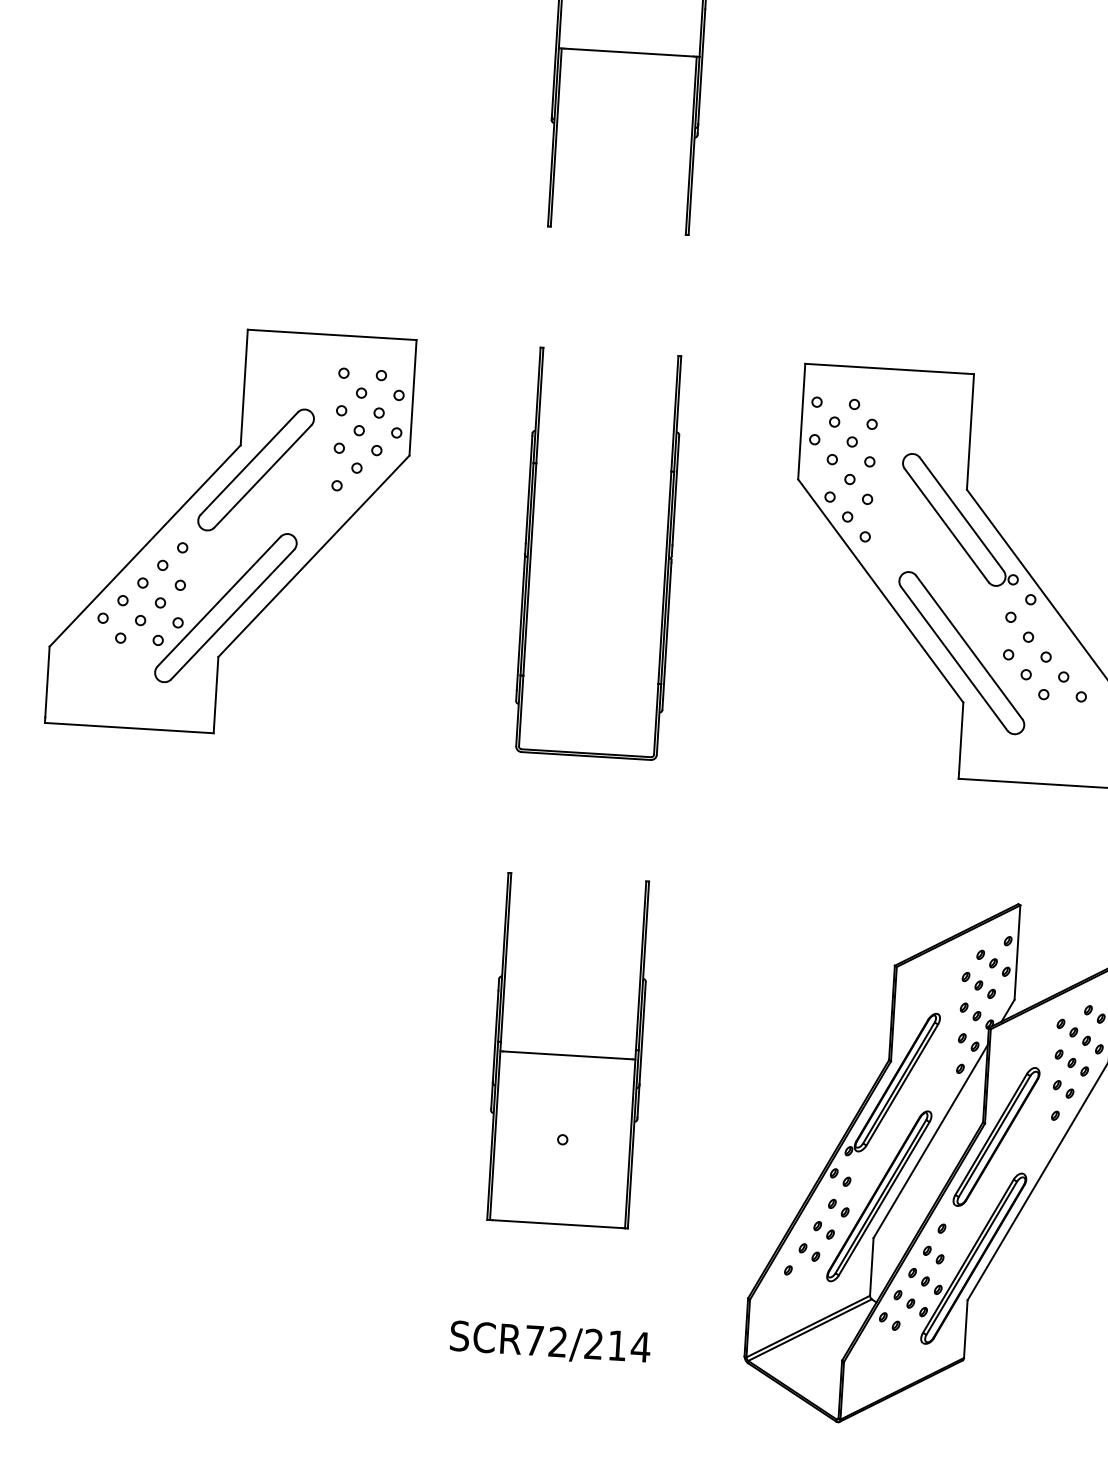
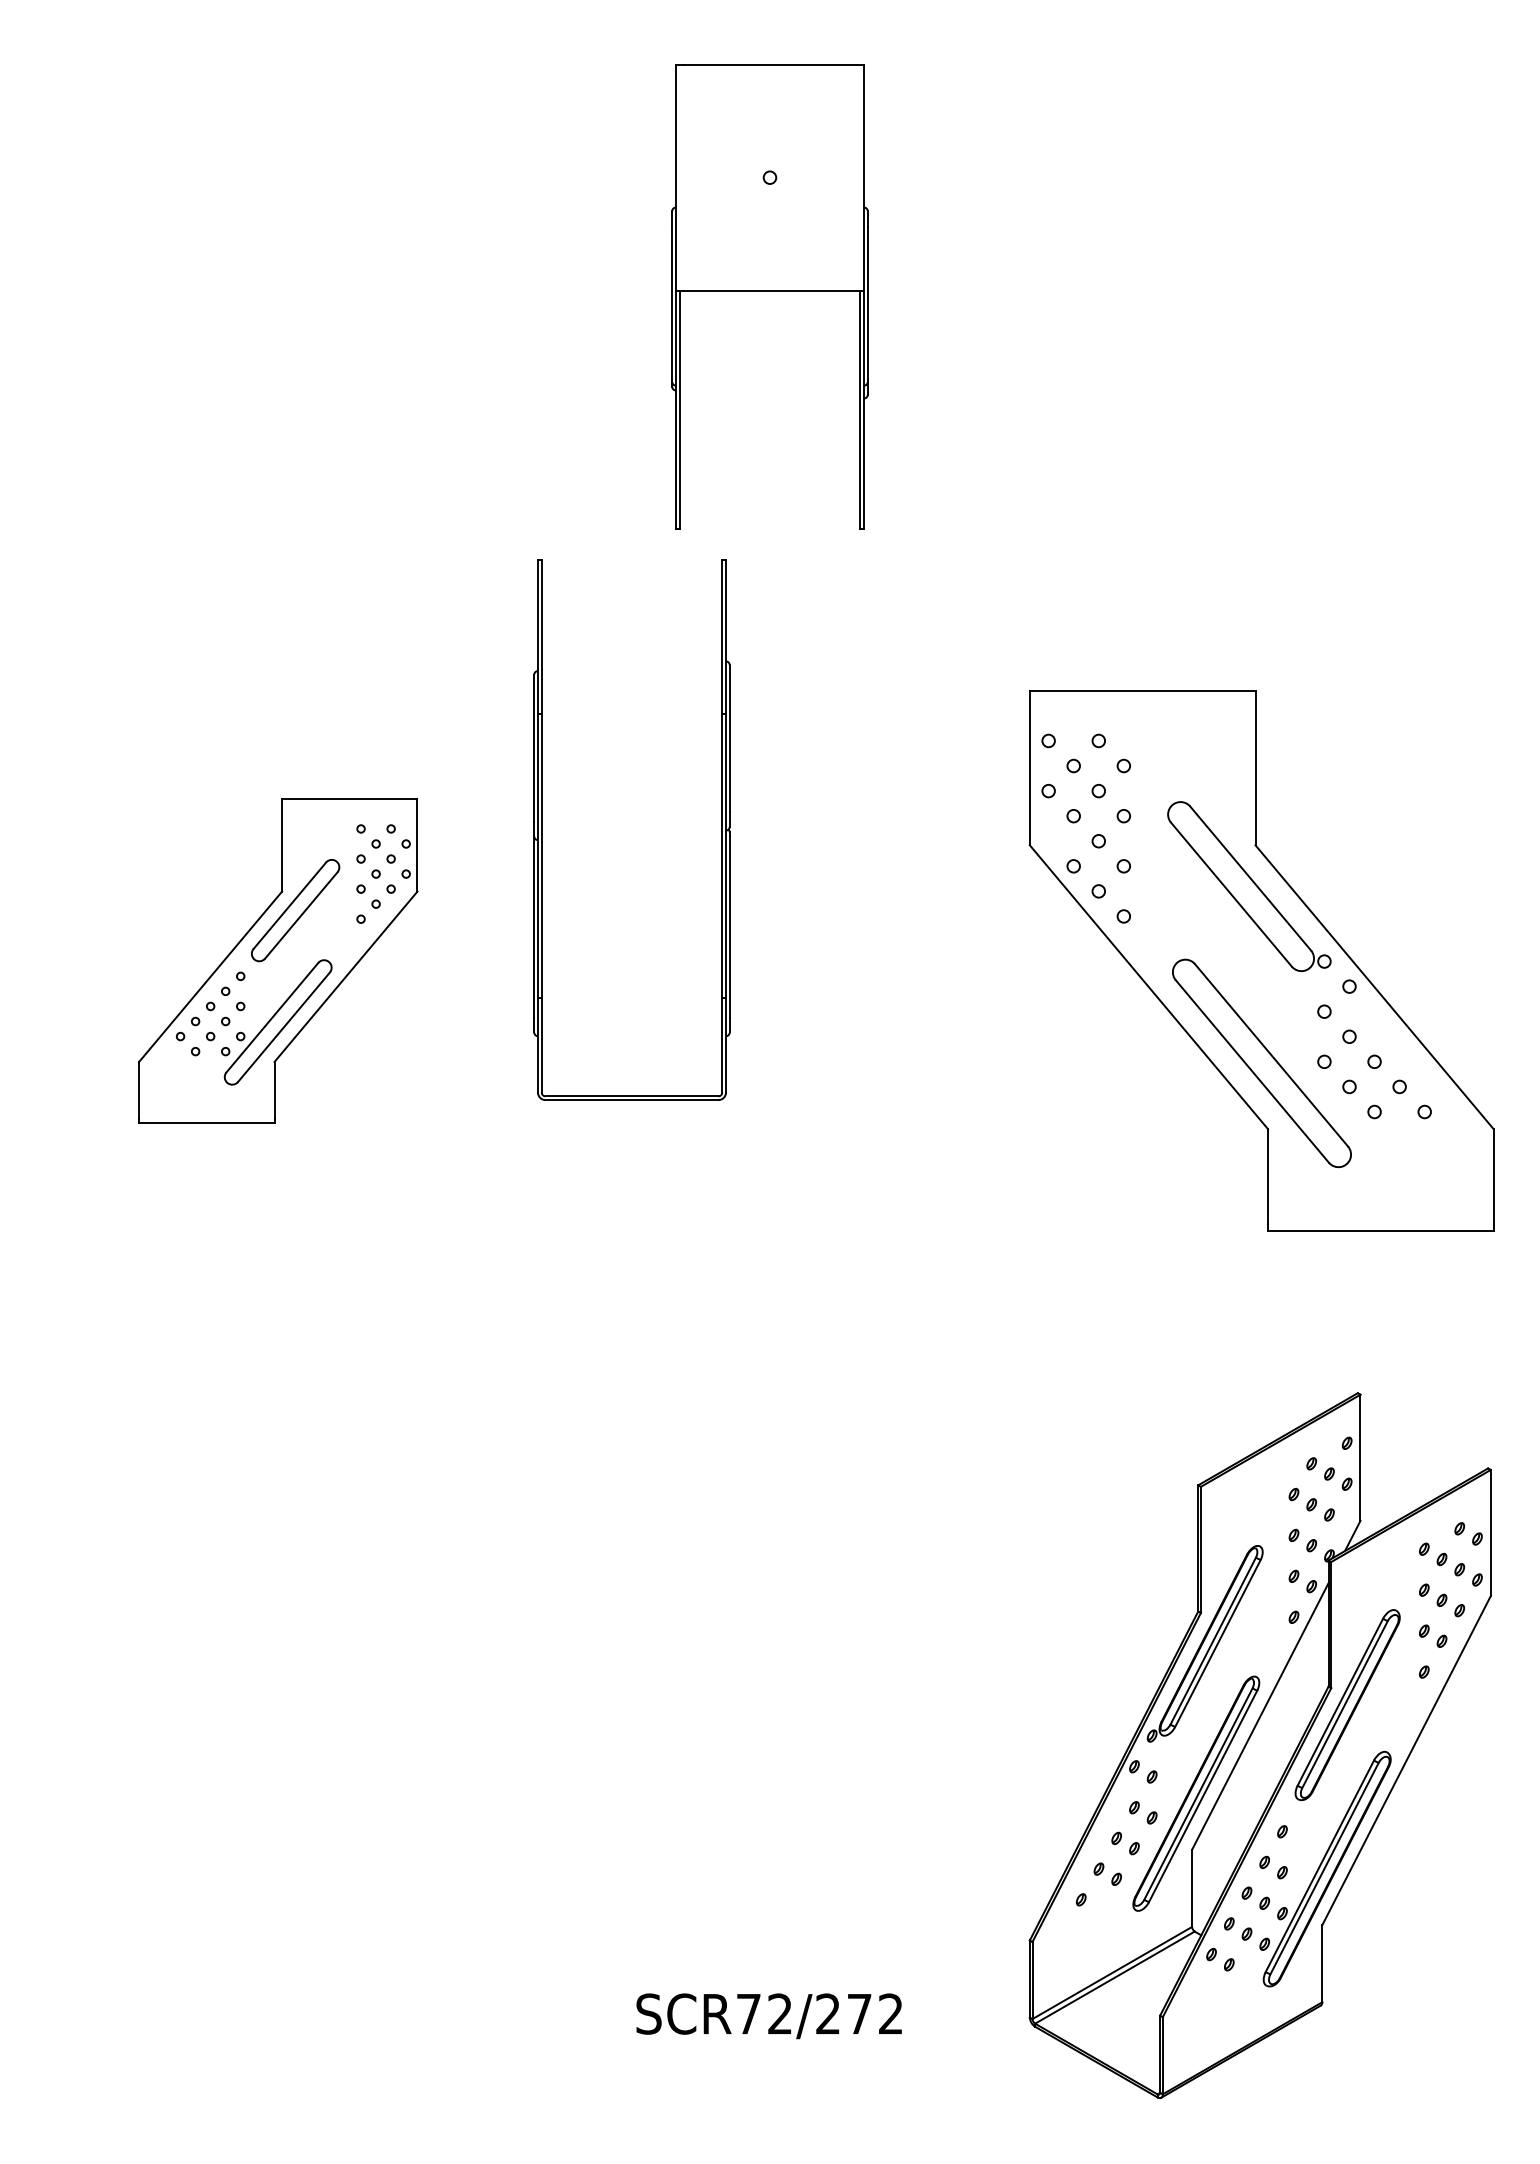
part: (230, 531) -> (278, 960), size x0.6
part: (531, 549) -> (542, 829), moved
part: (567, 1050) -> (769, 1624), removed
text: (629, 1346) -> (875, 2013), SCR72/214 -> SCR72/272

